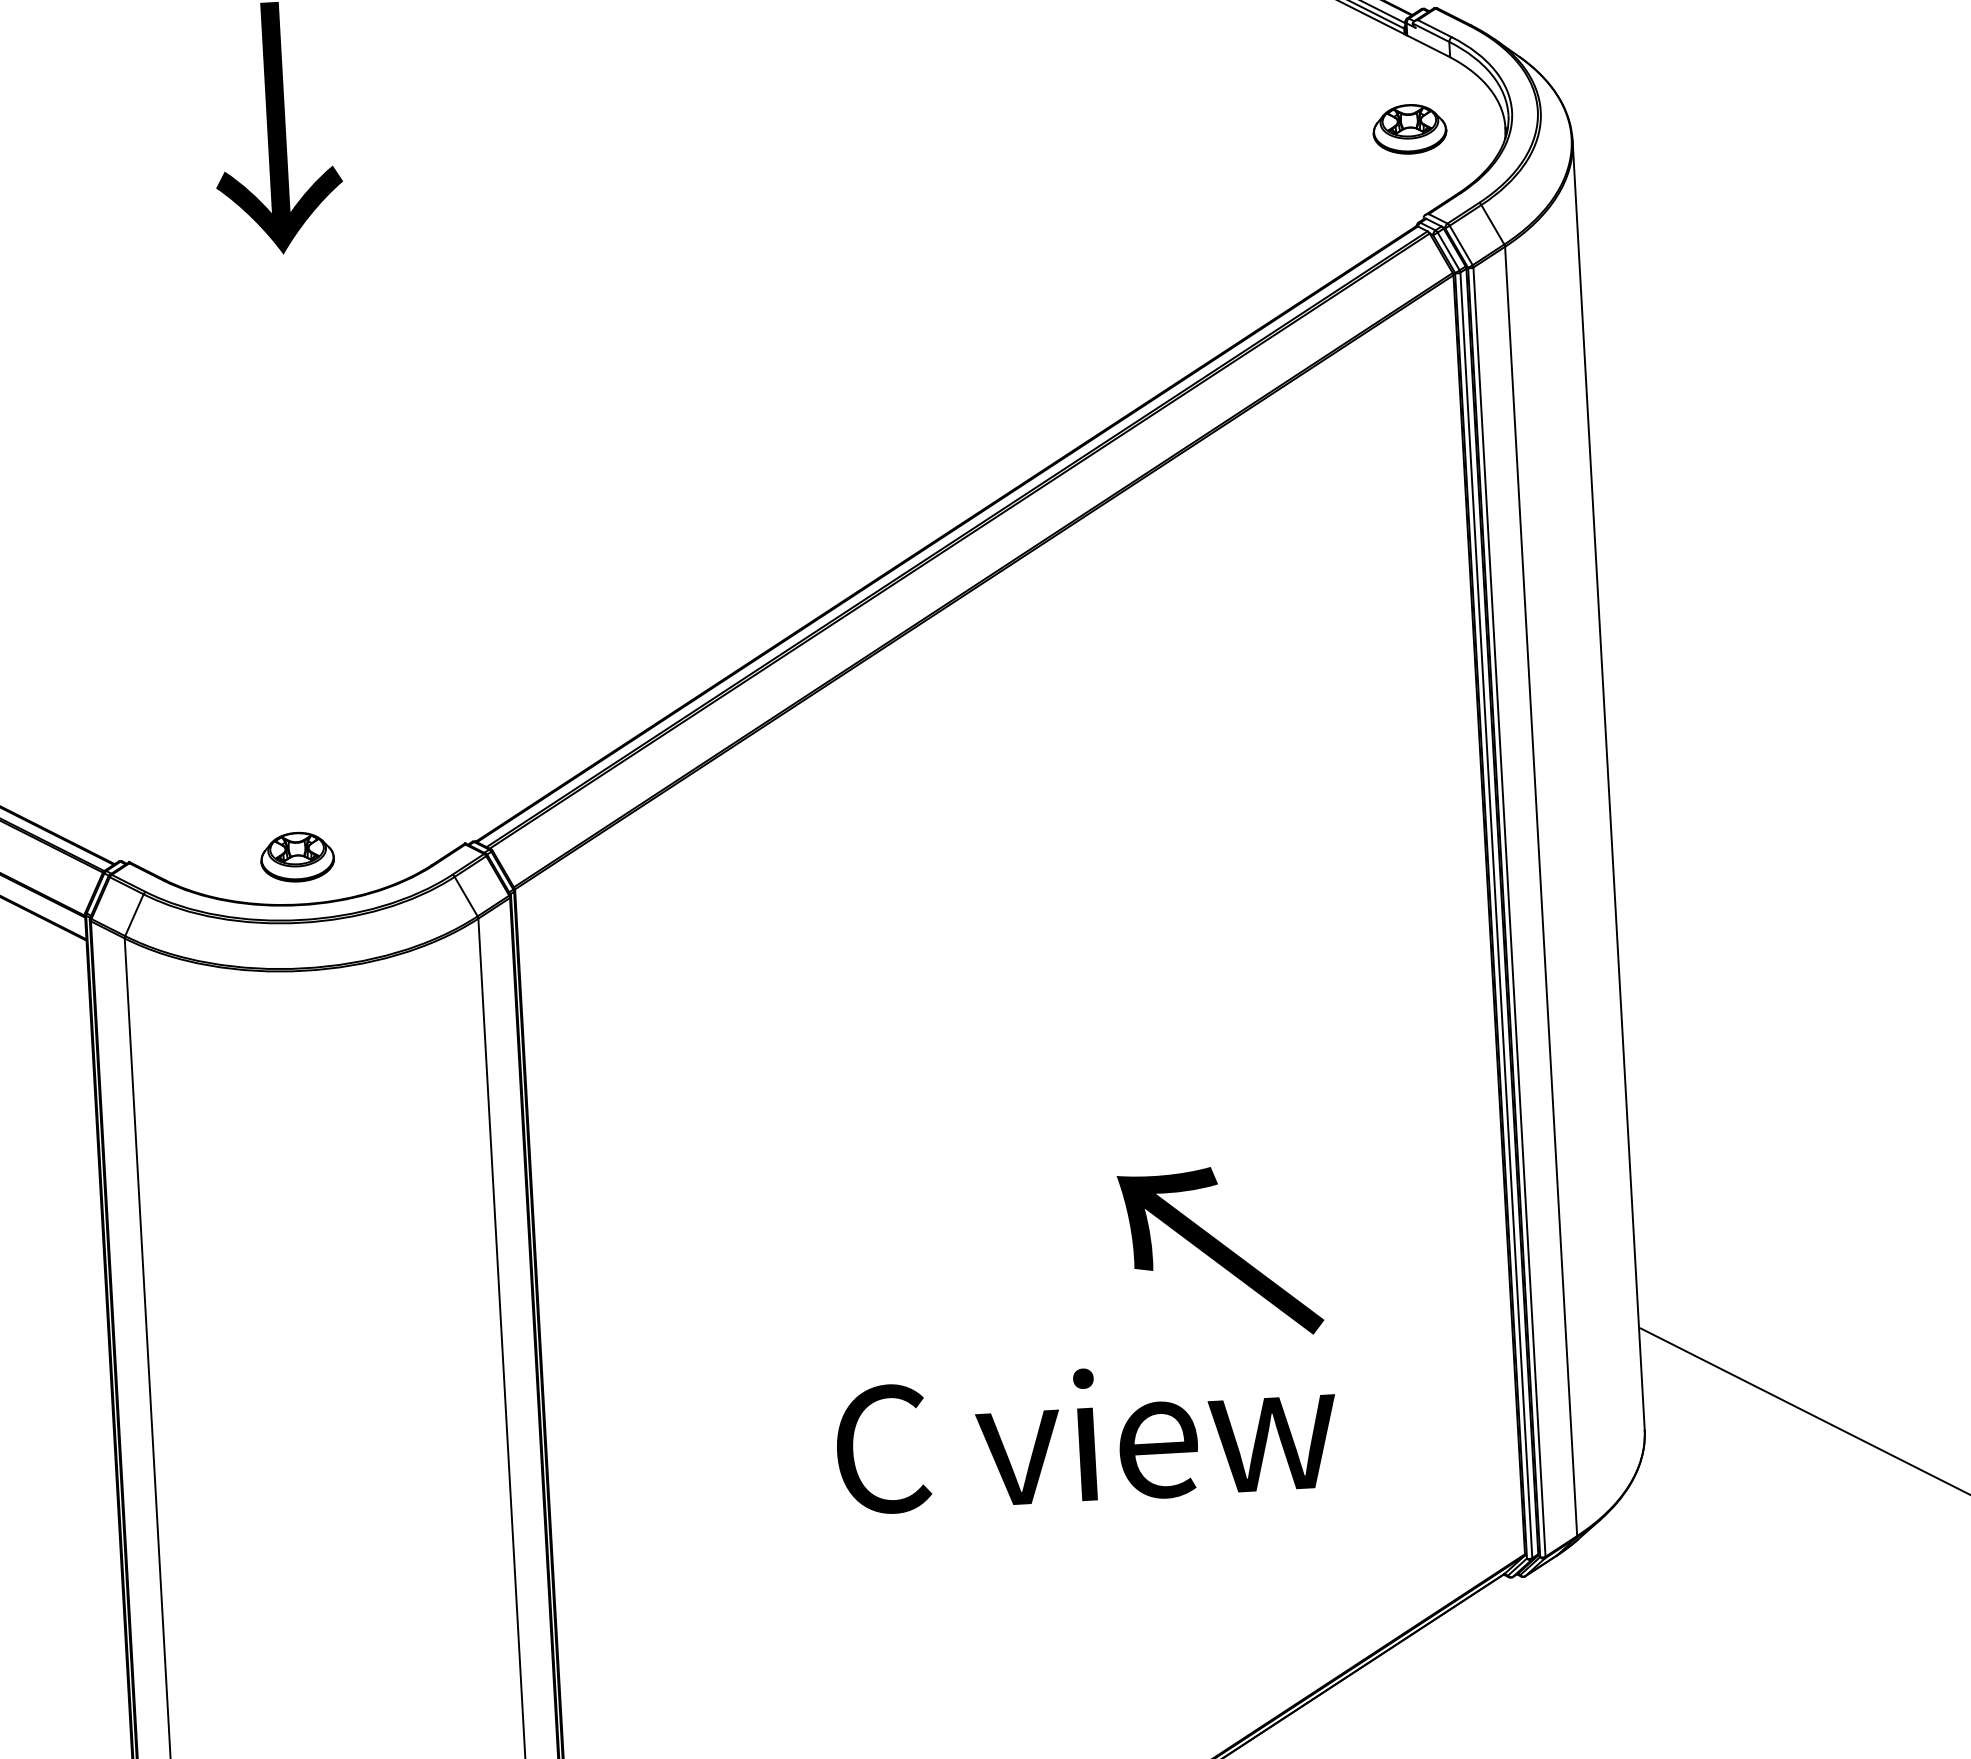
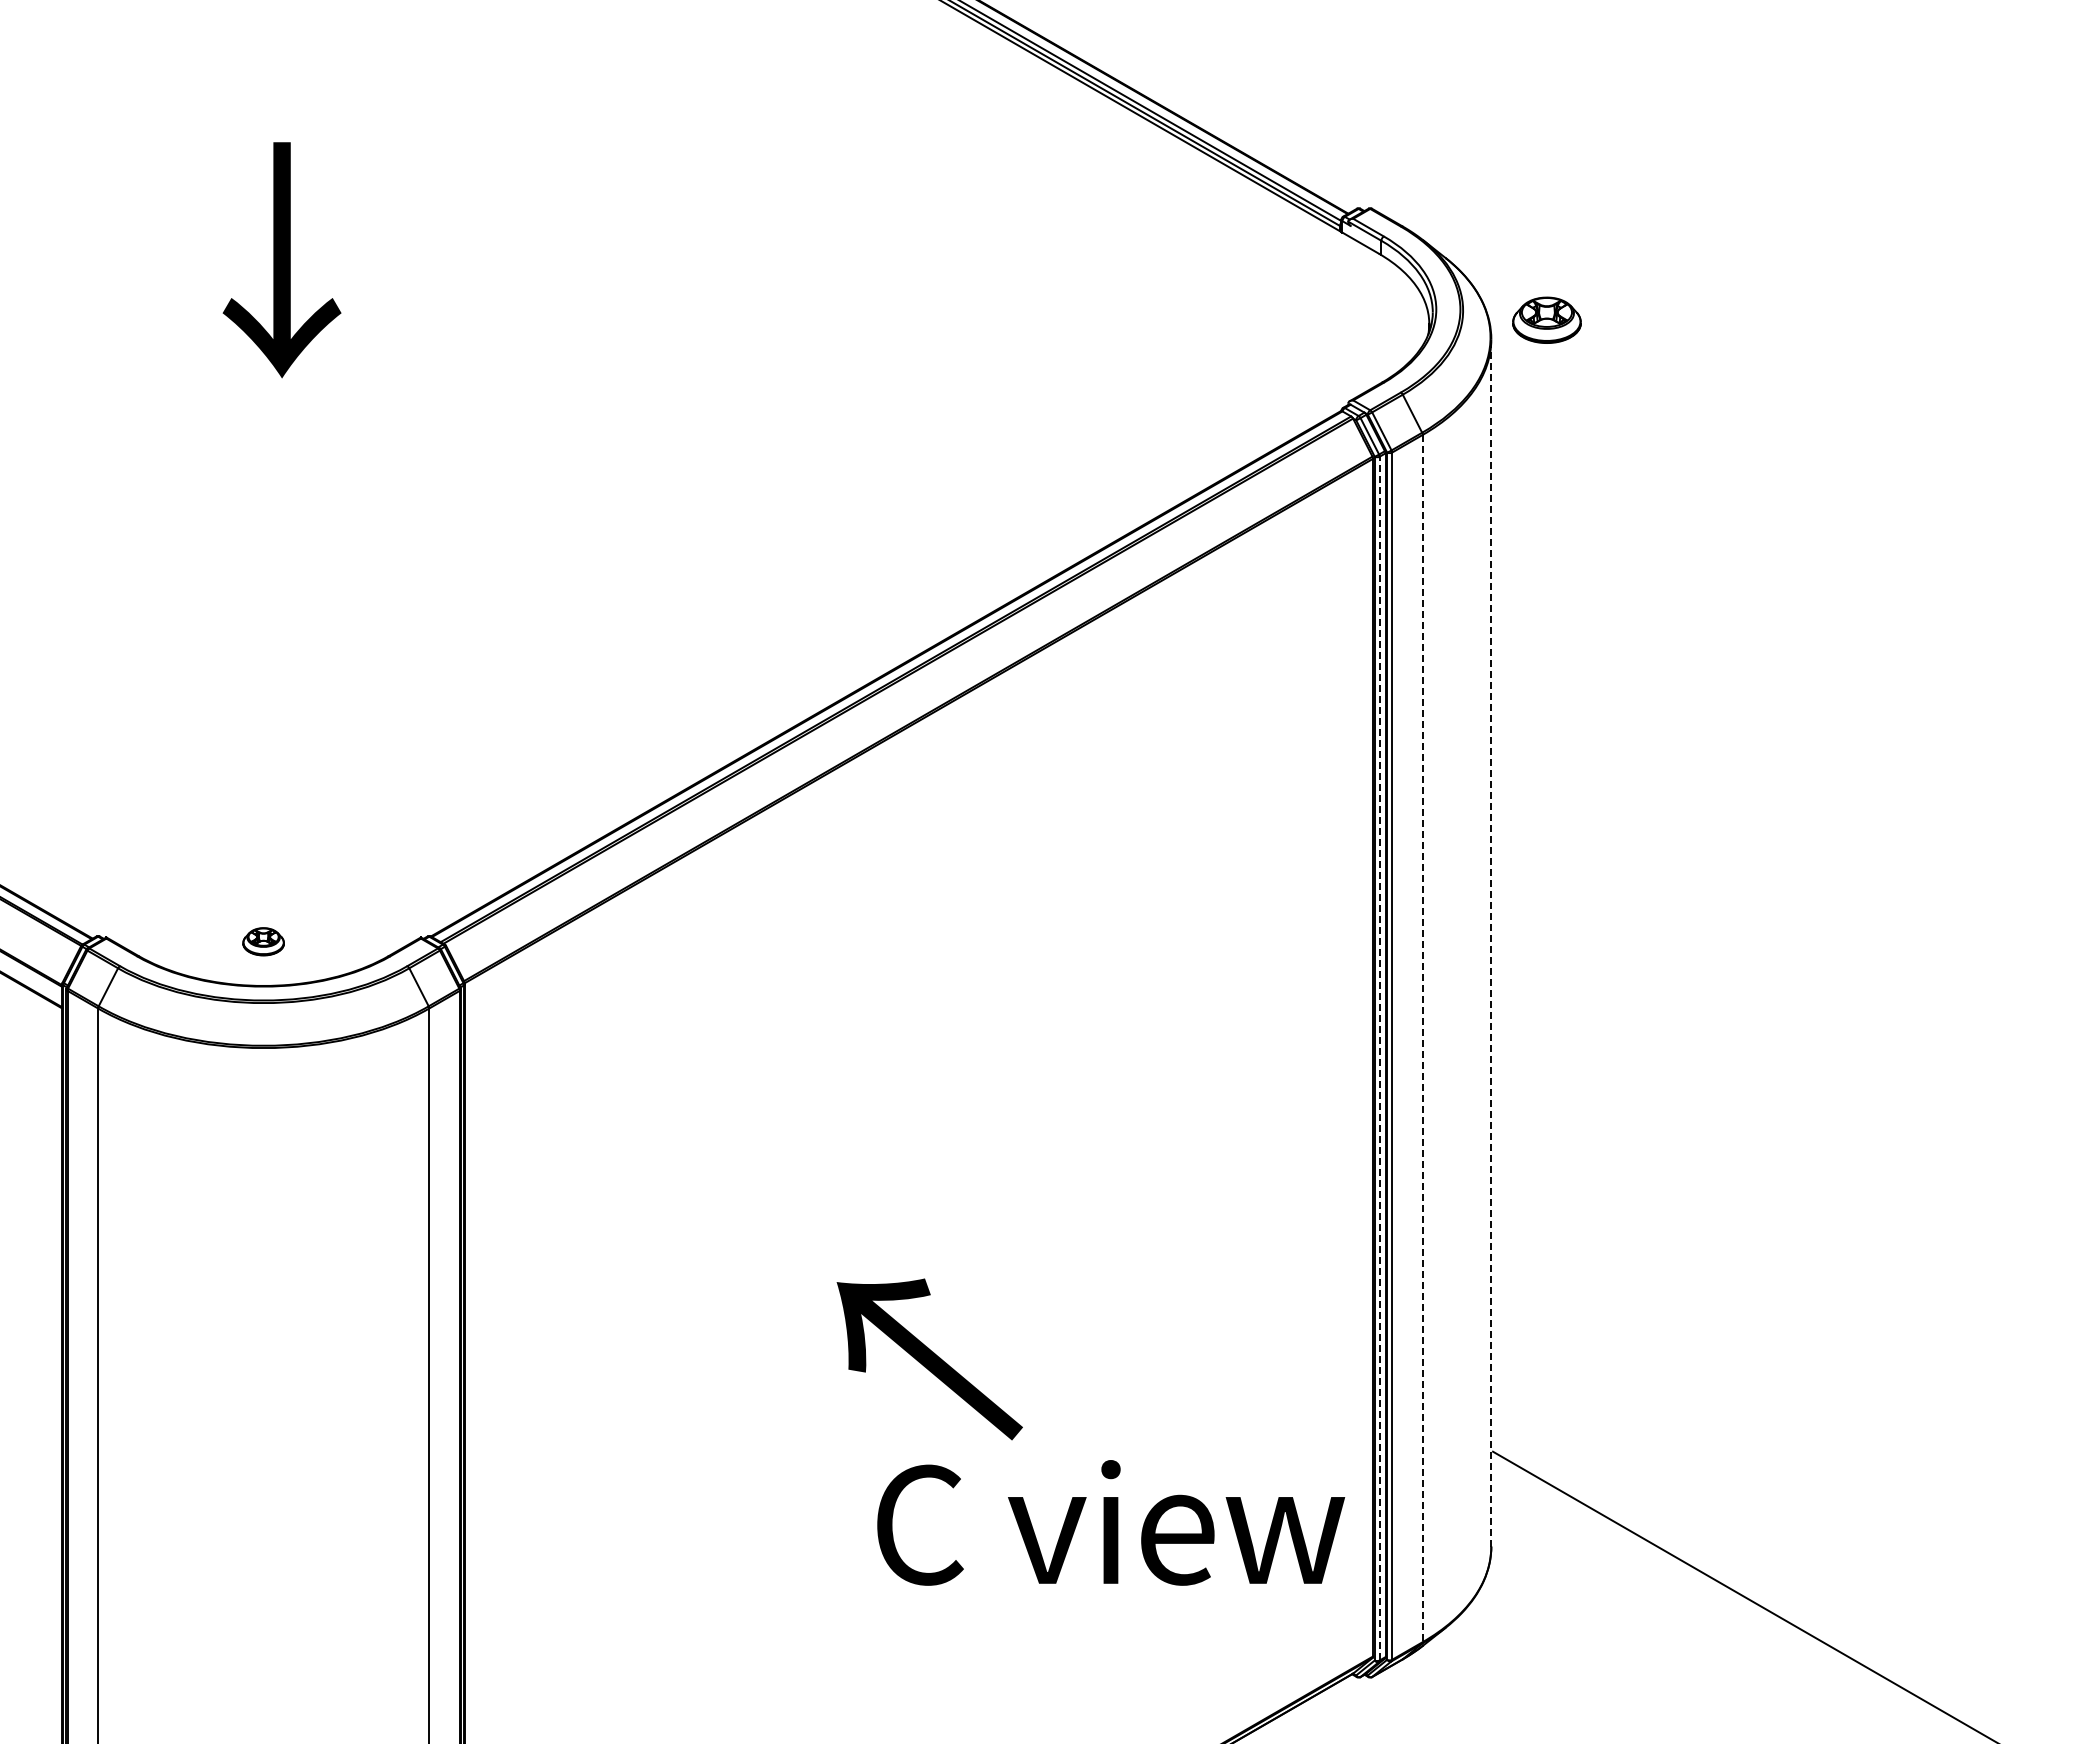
part: (1409, 128) -> (1546, 319), moved
line: (1608, 784) -> (1491, 942), solid -> dashed
part: (297, 857) -> (263, 941), size x0.6
line: (1540, 891) -> (1422, 1038), solid -> dashed
line: (1496, 915) -> (1379, 1058), solid -> dashed
text: (1220, 1253) -> (929, 1359), moved
text: (1087, 1435) -> (1111, 1522), moved

